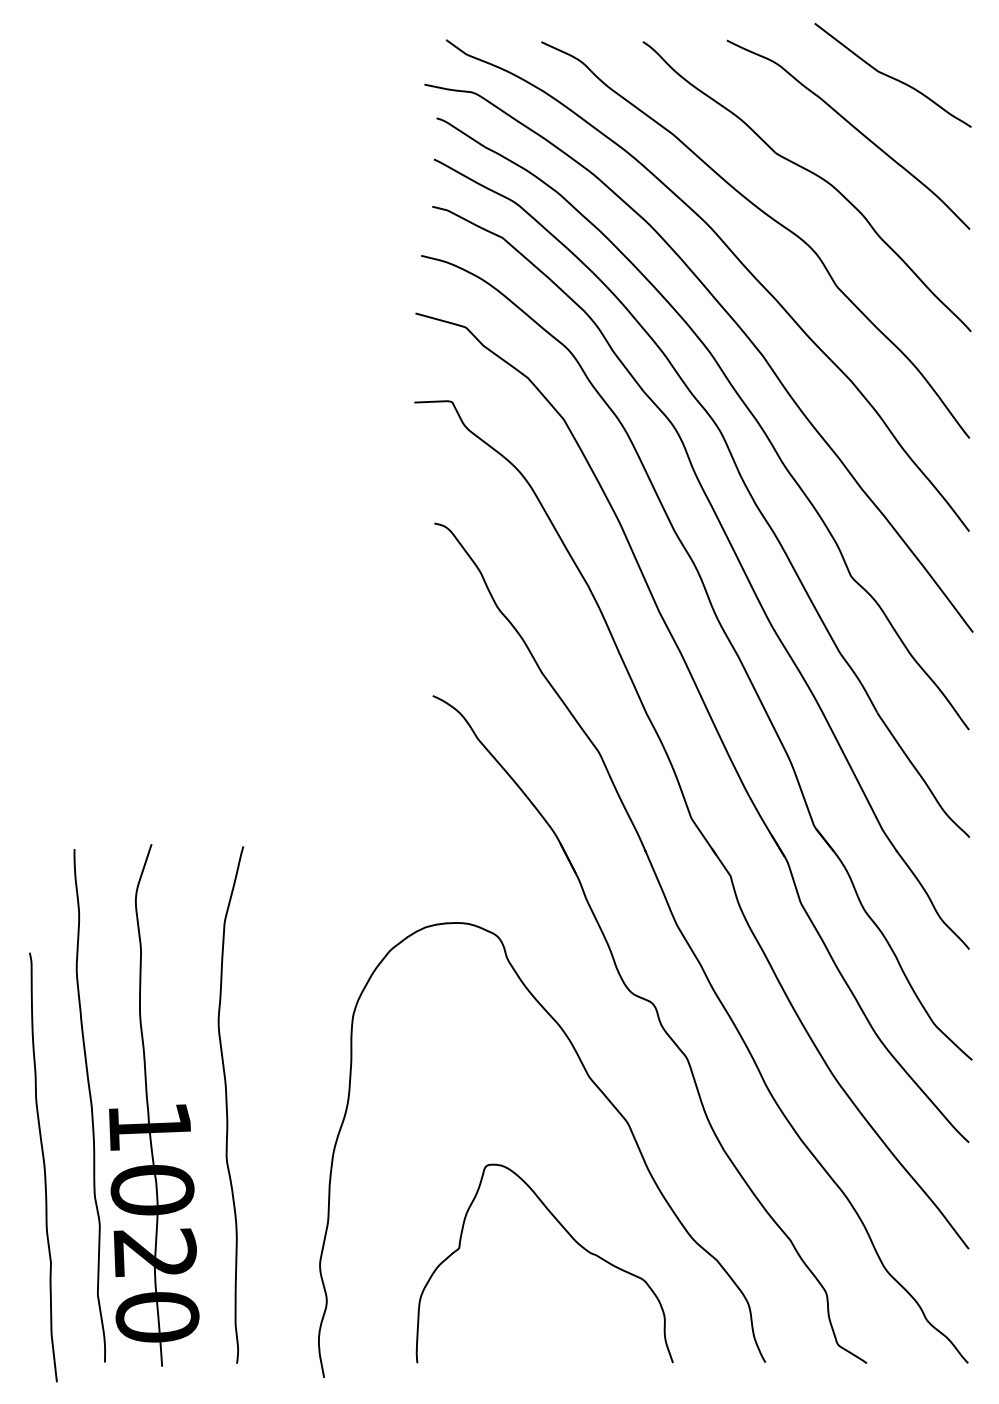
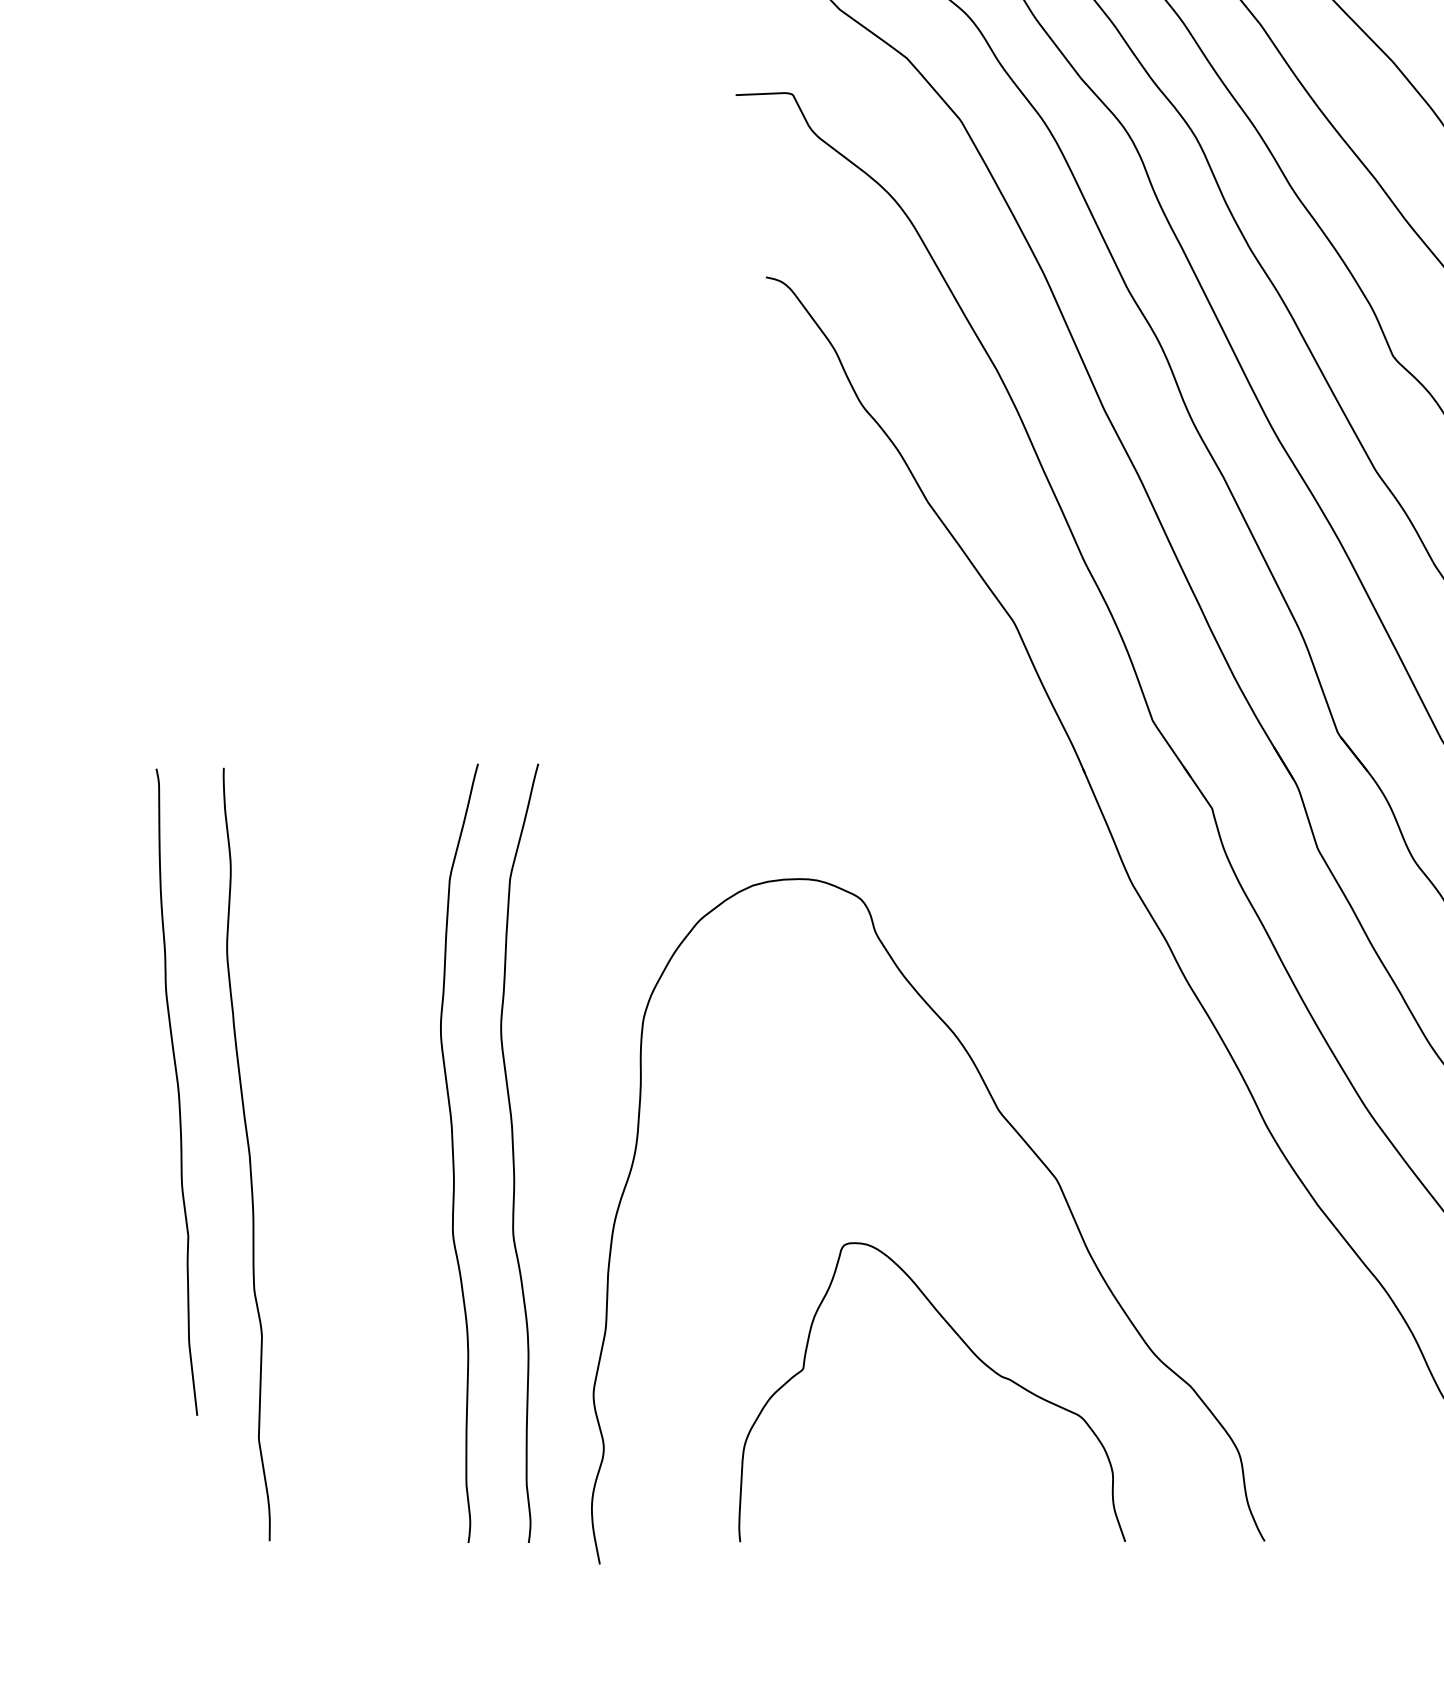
part: (659, 1023) -> (1104, 1030), removed
curve: (267, 1104) -> (514, 1152), added
part: (154, 1105) -> (344, 1154), removed
curve: (43, 1167) -> (177, 1092), moved

